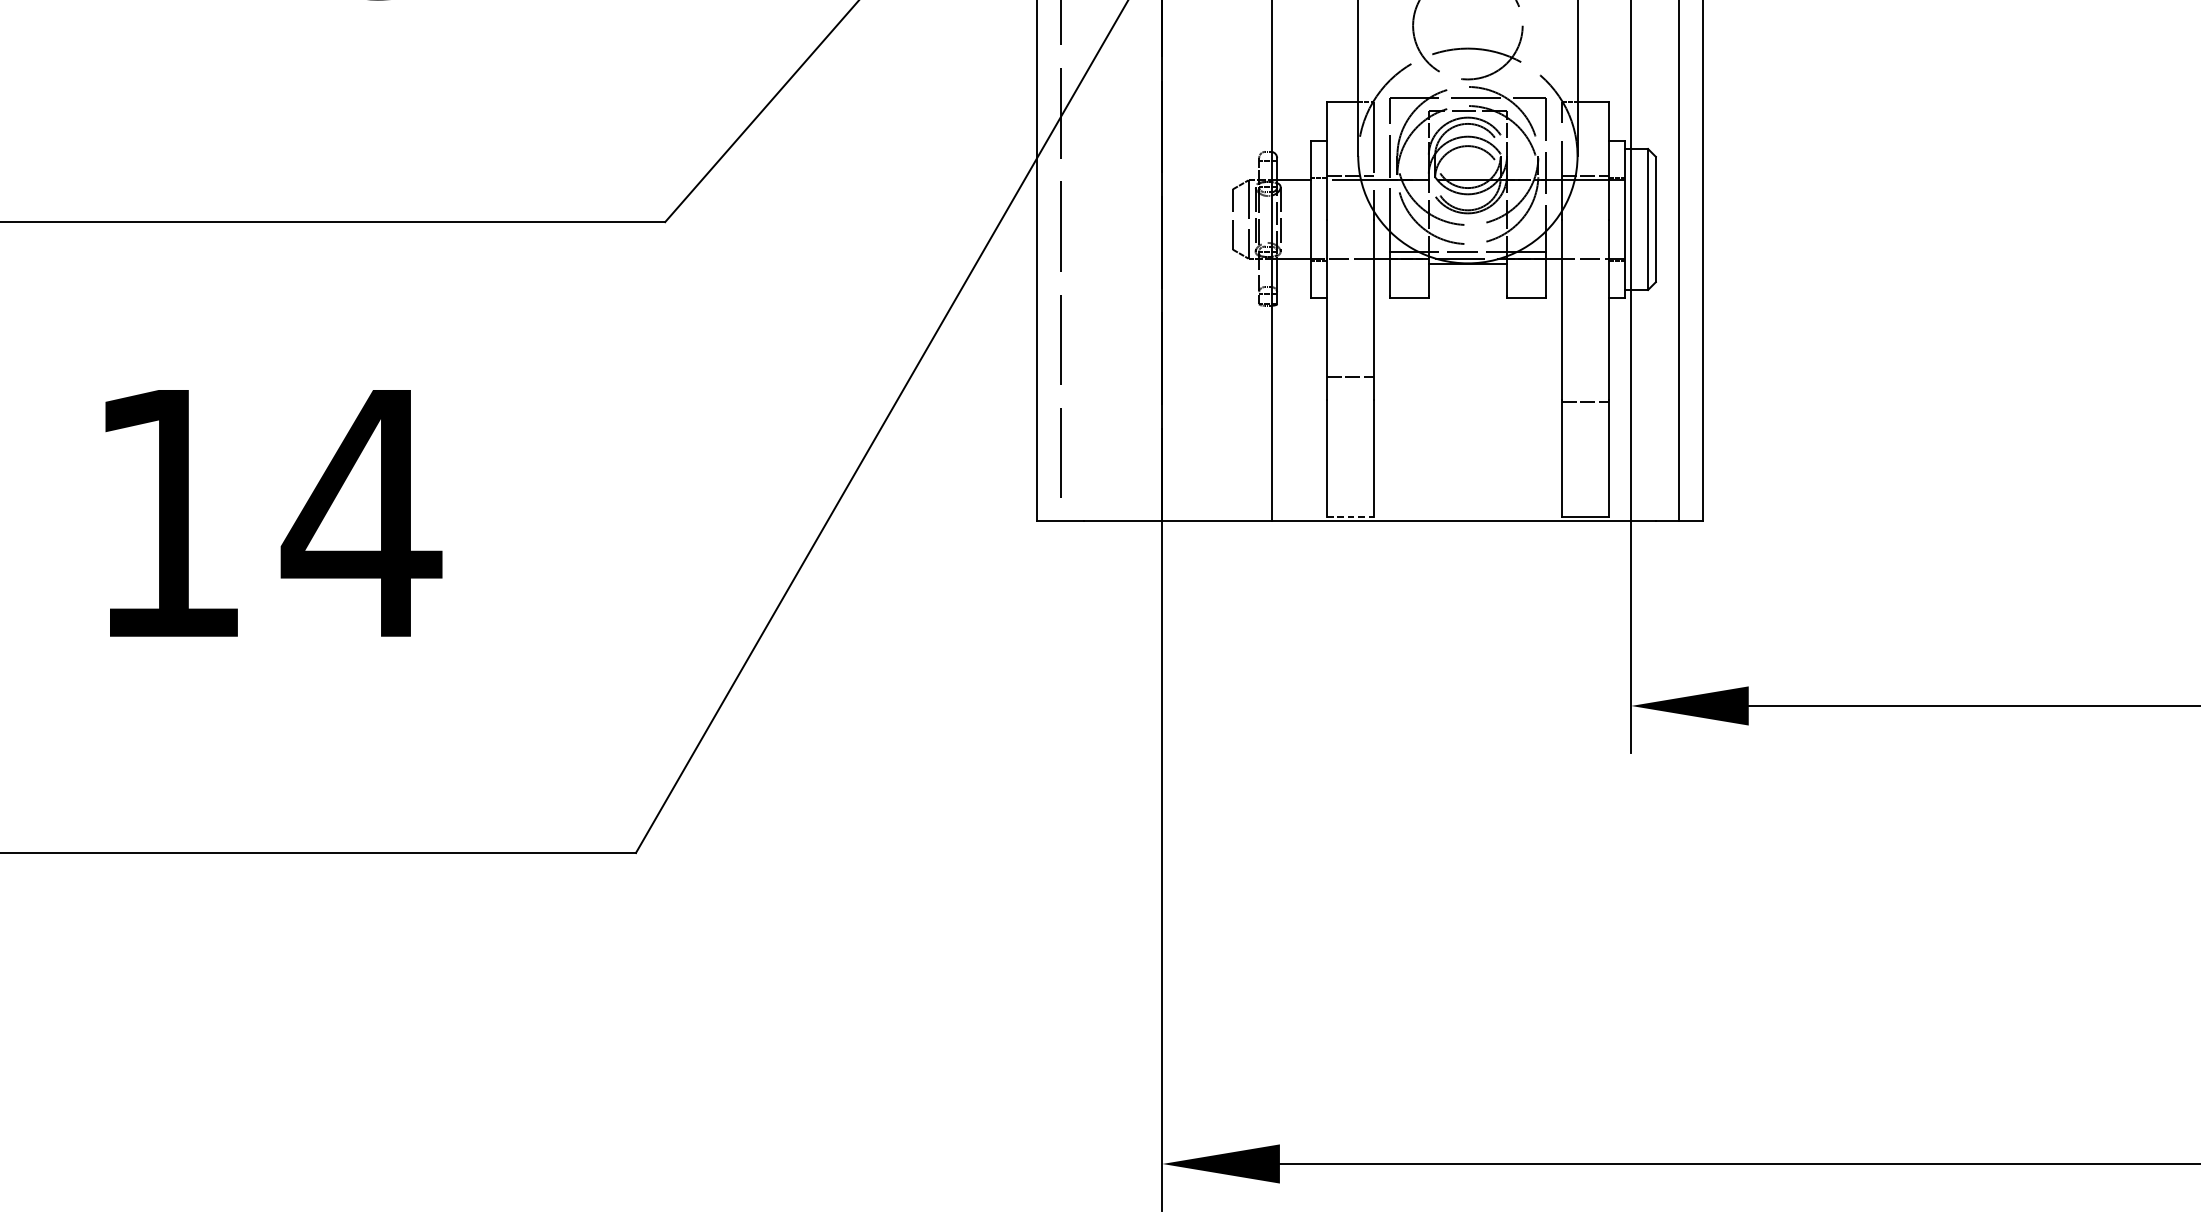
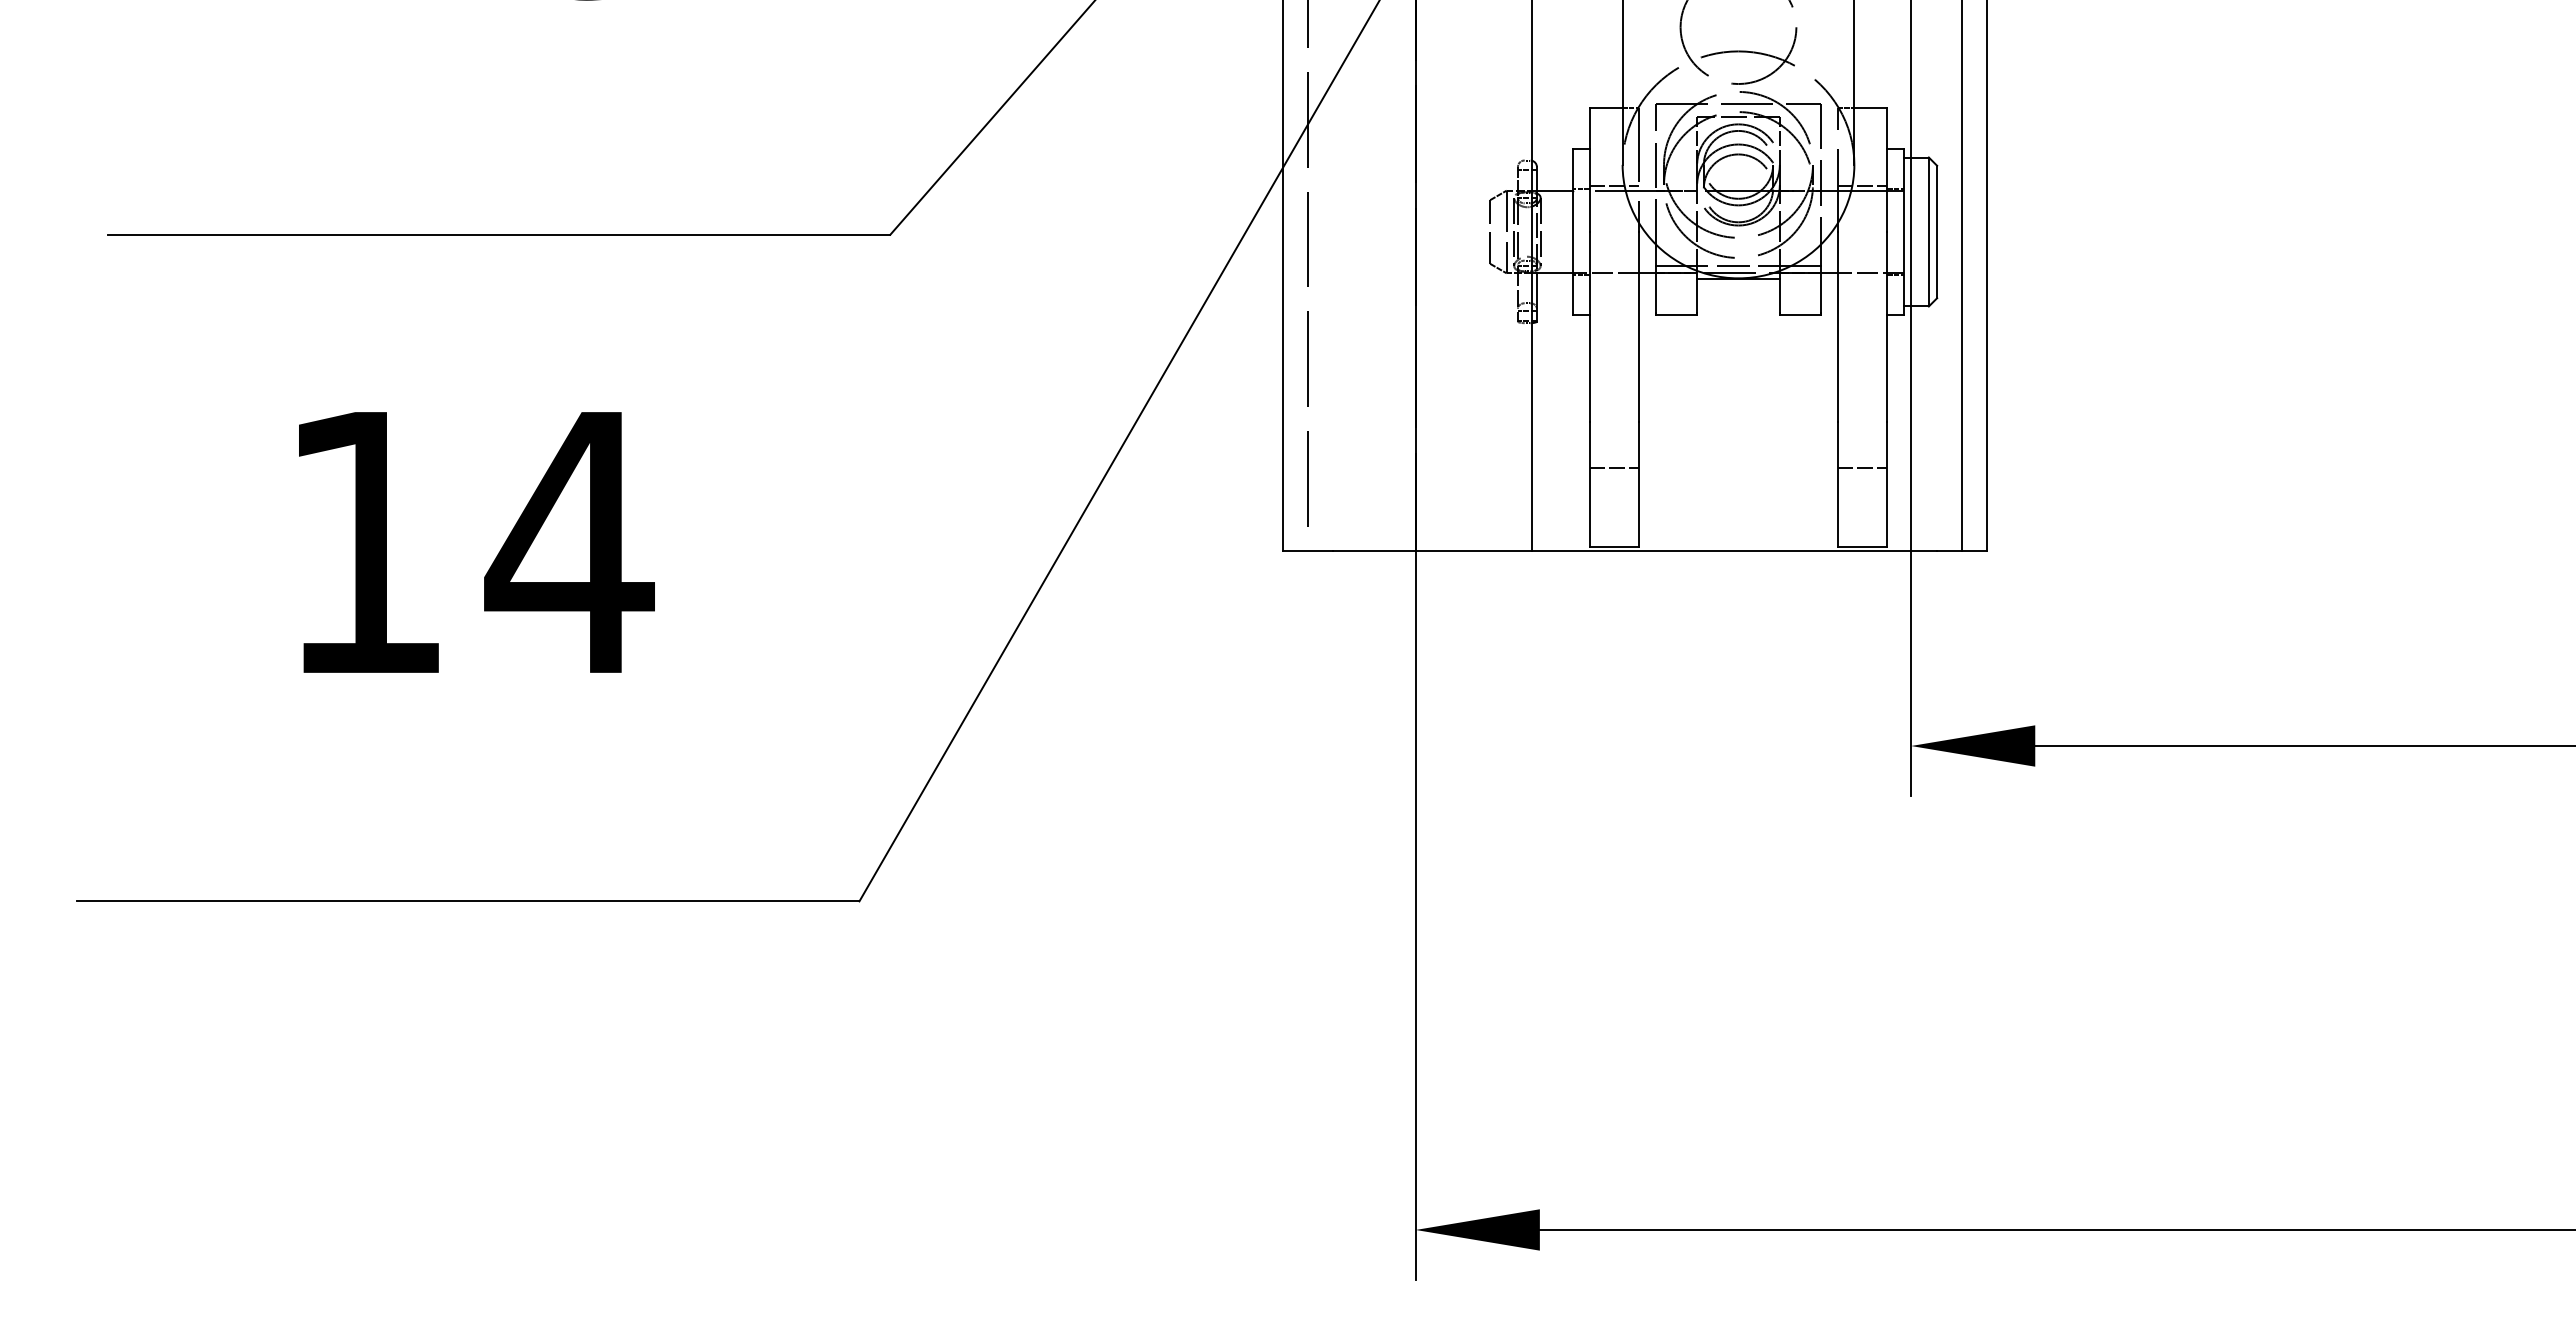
line: (1350, 376) -> (1614, 467), moved
line: (1585, 401) -> (1862, 467), moved
line: (1350, 517) -> (1614, 546), dashed -> solid

